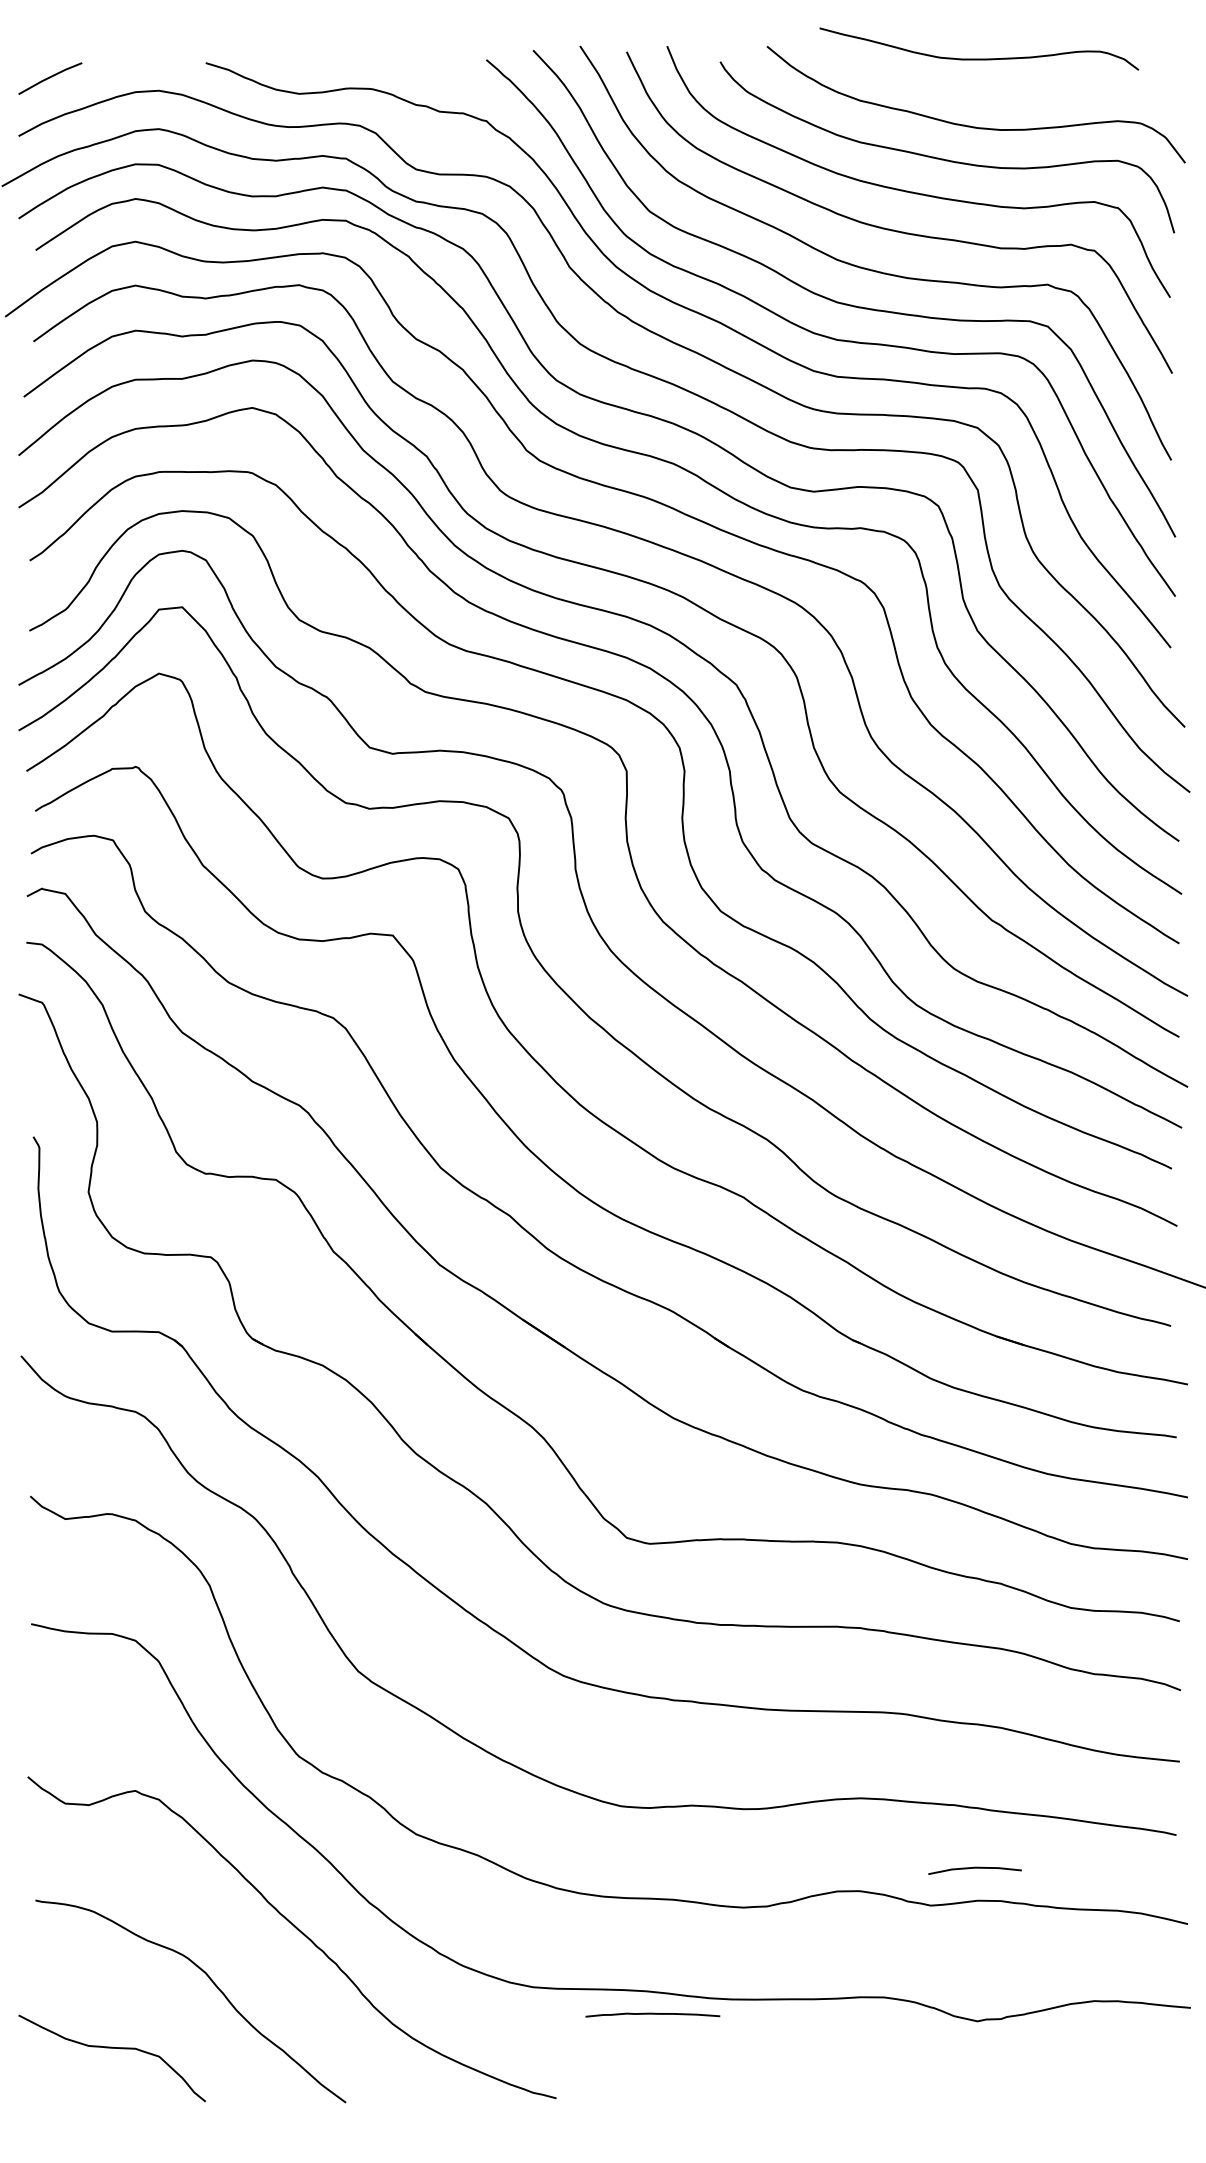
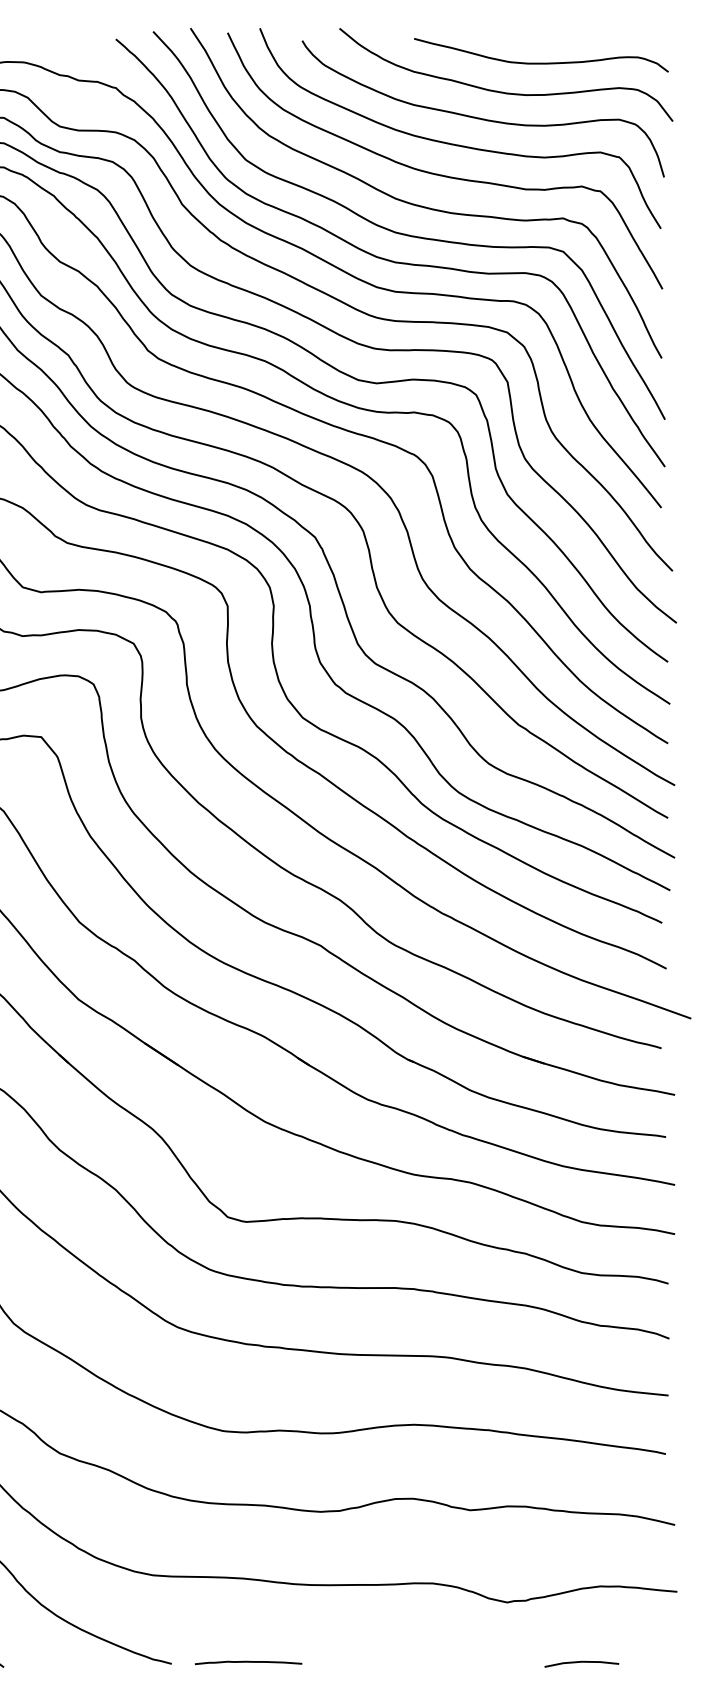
curve: (979, 58) -> (541, 62), moved
line: (974, 1868) -> (581, 1662), moved
curve: (652, 2014) -> (248, 1662), moved

